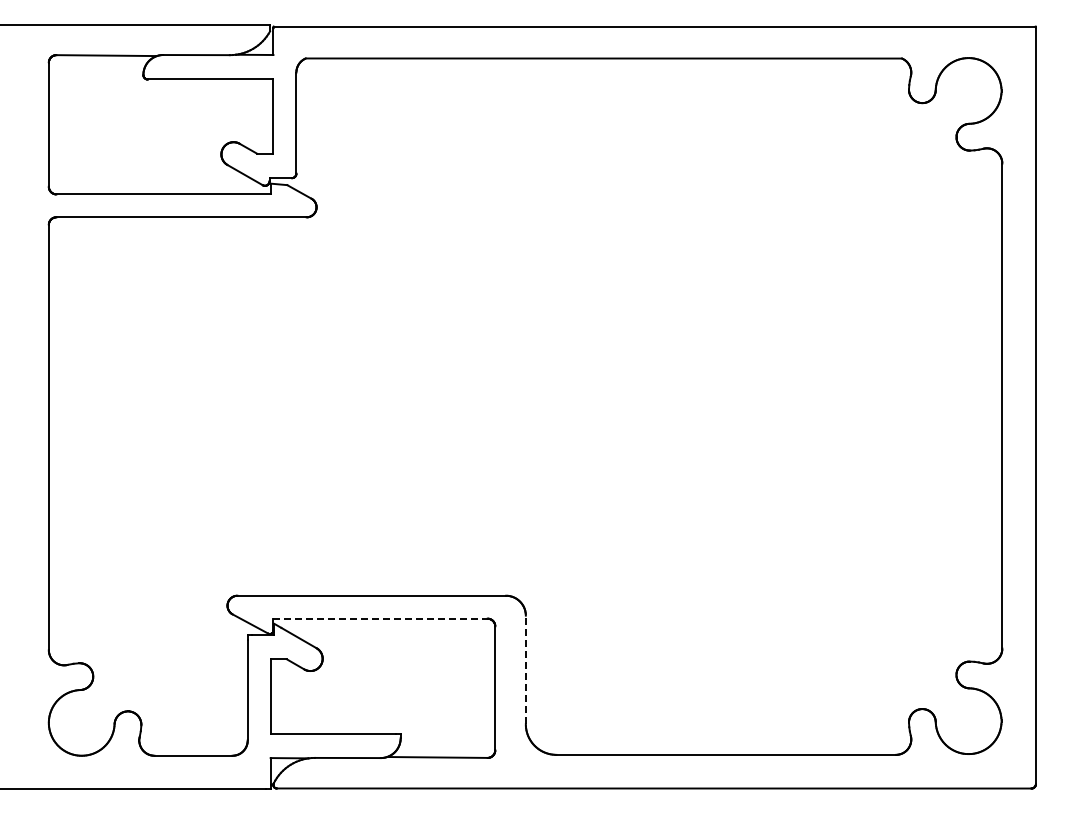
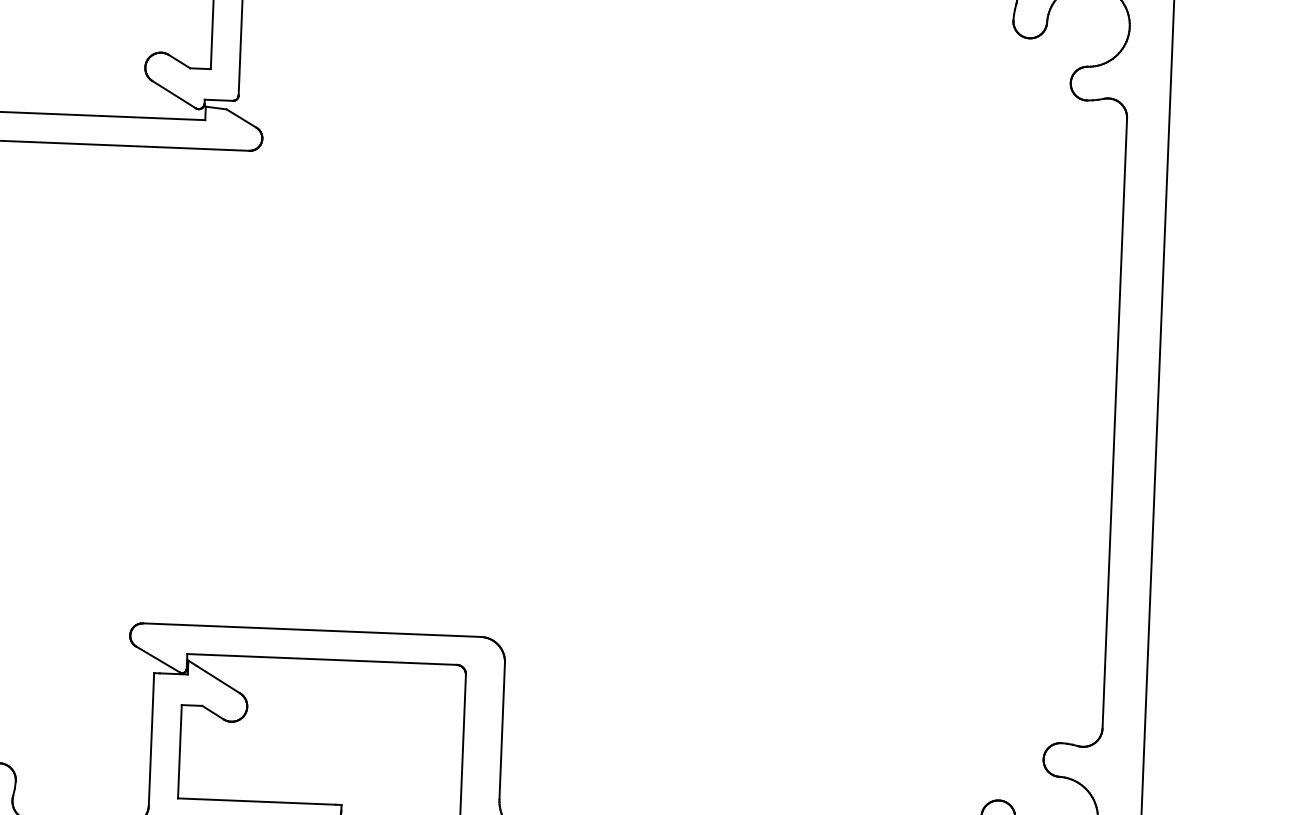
line: (381, 618) -> (323, 659), dashed -> solid
line: (525, 669) -> (501, 730), dashed -> solid

